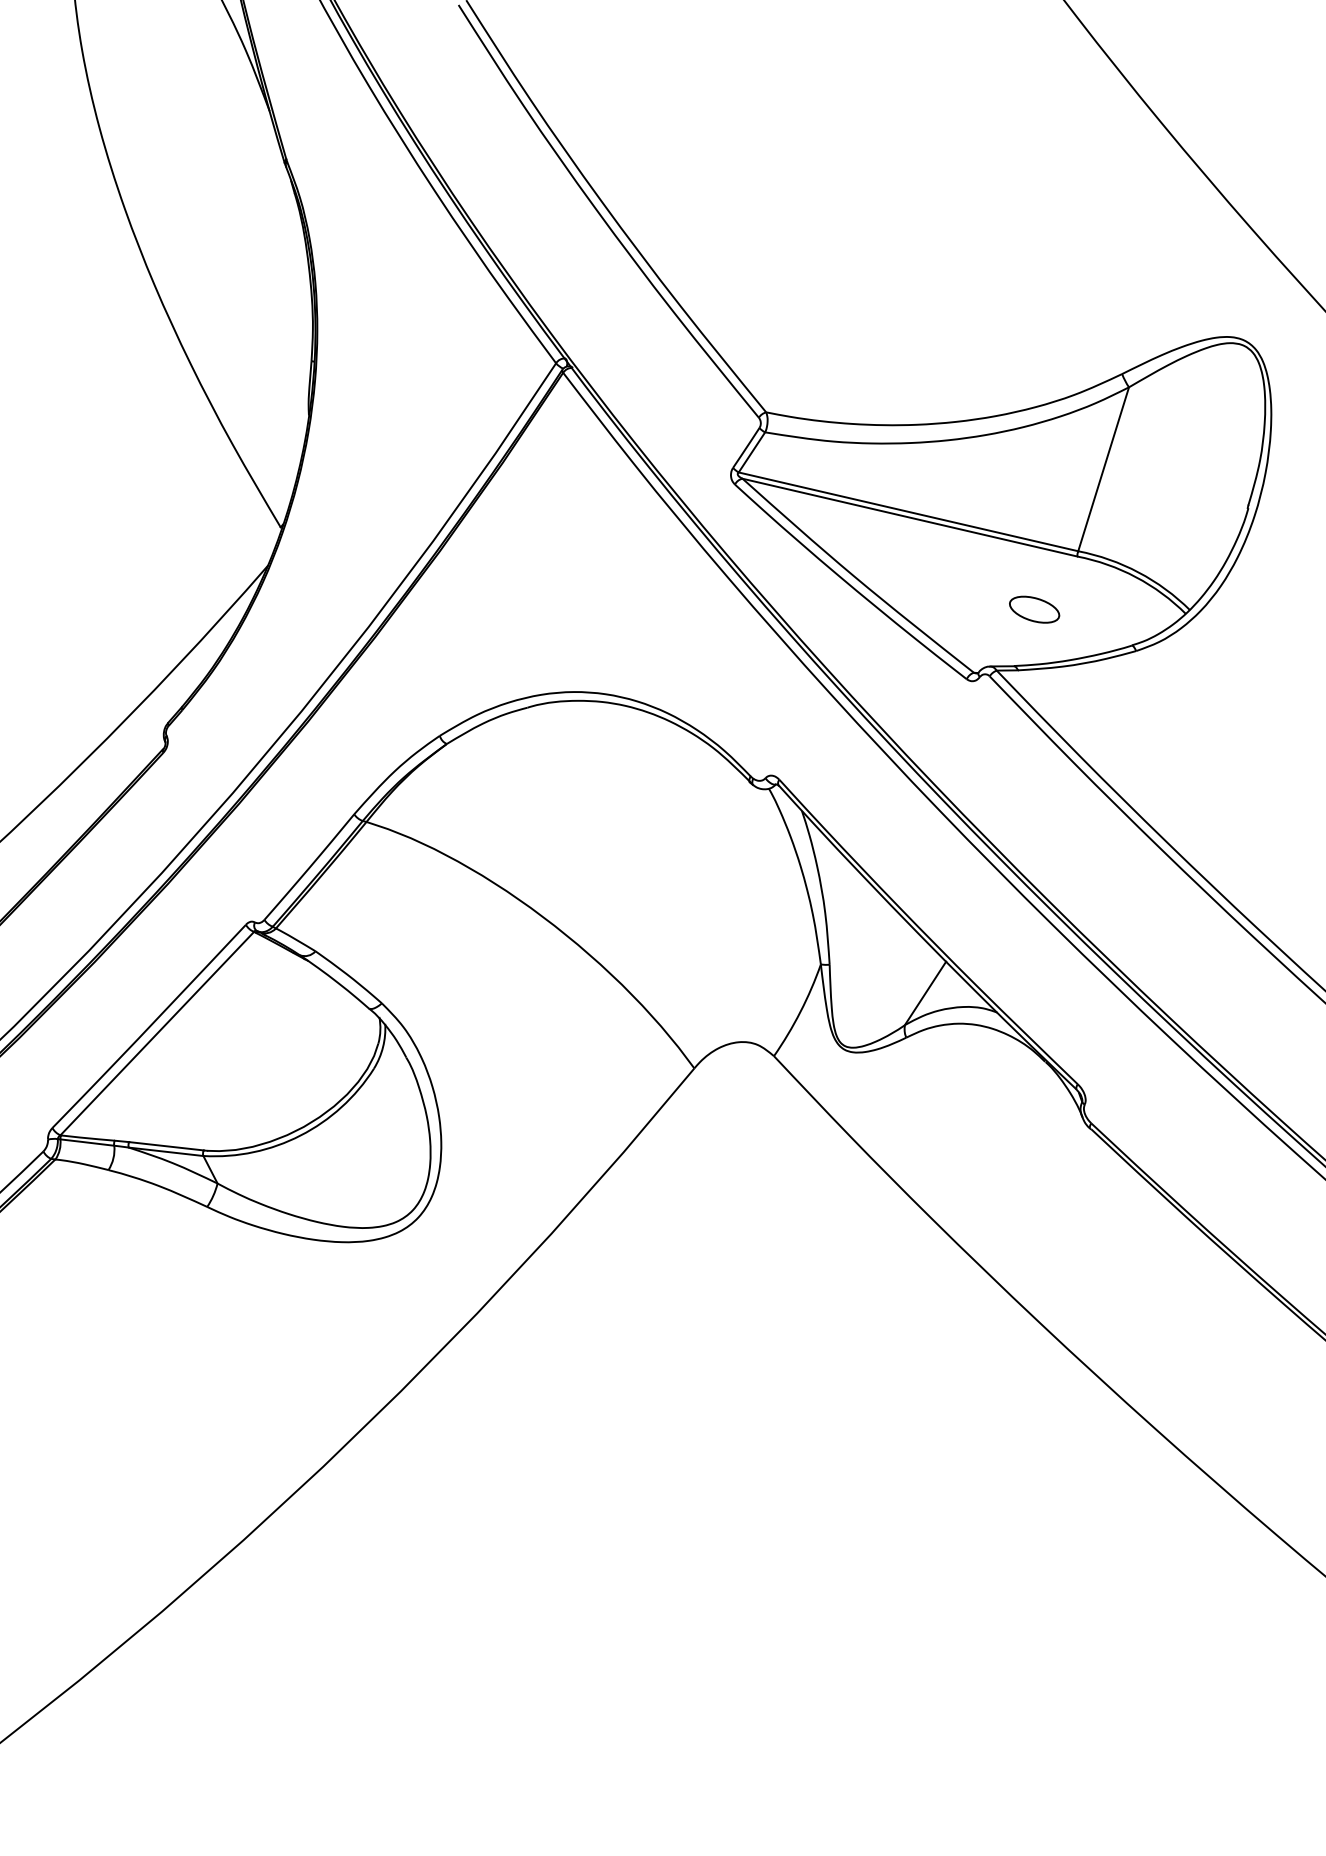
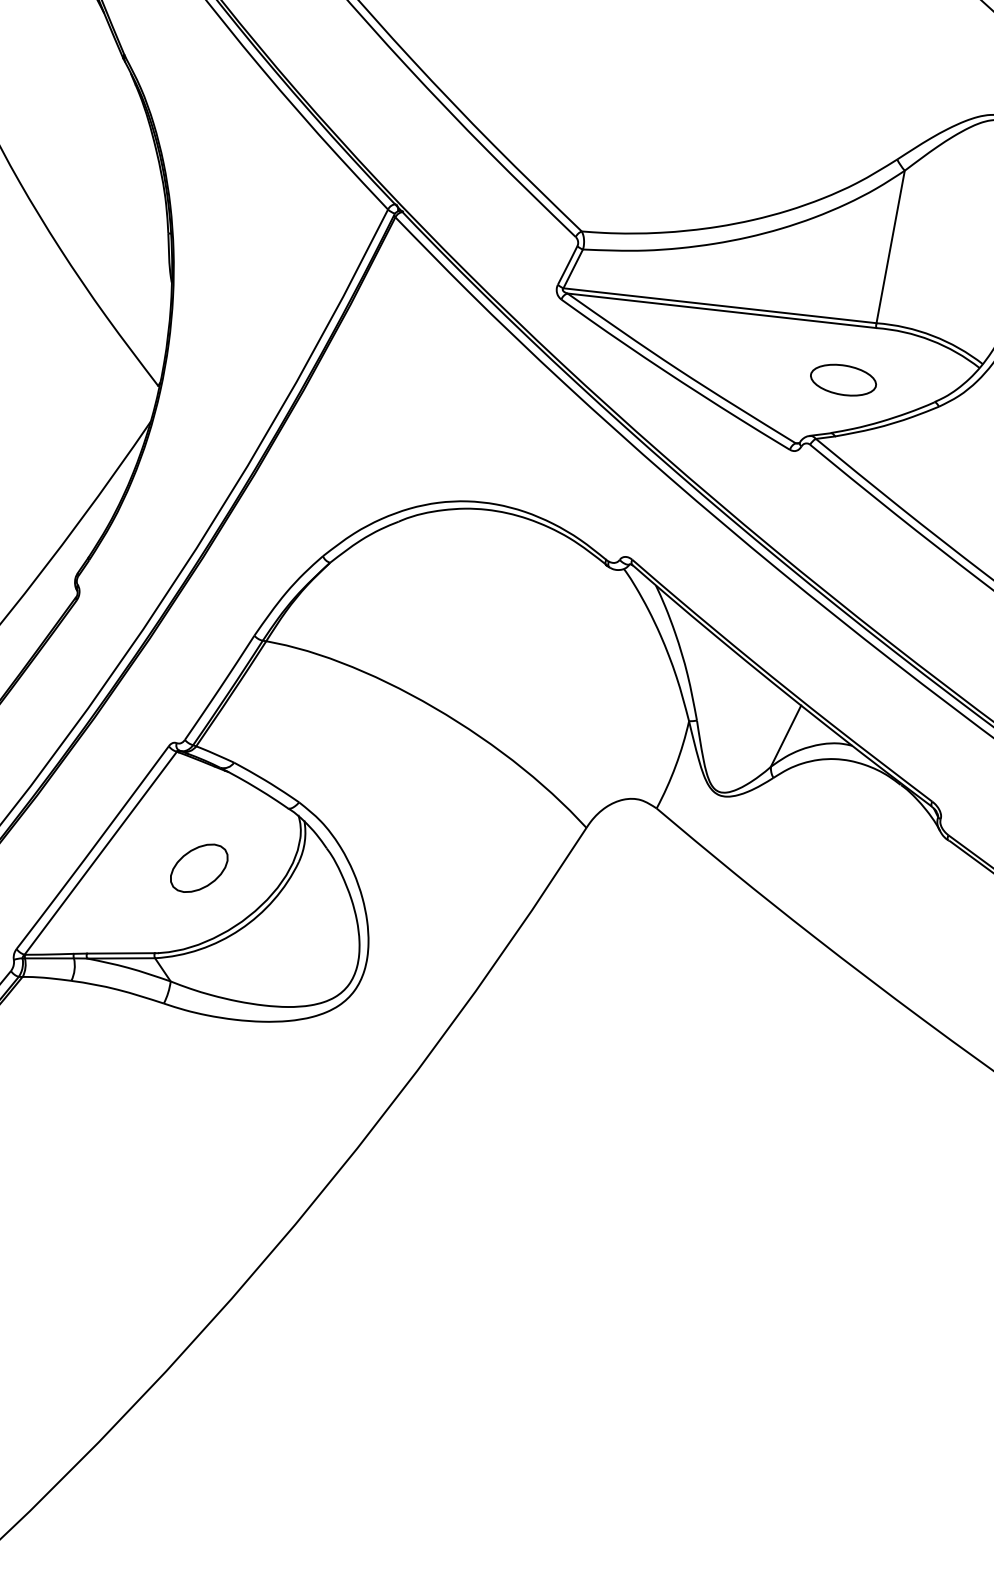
part: (1034, 609) -> (843, 380), size x1.43
part: (263, 1062) -> (199, 867), added

